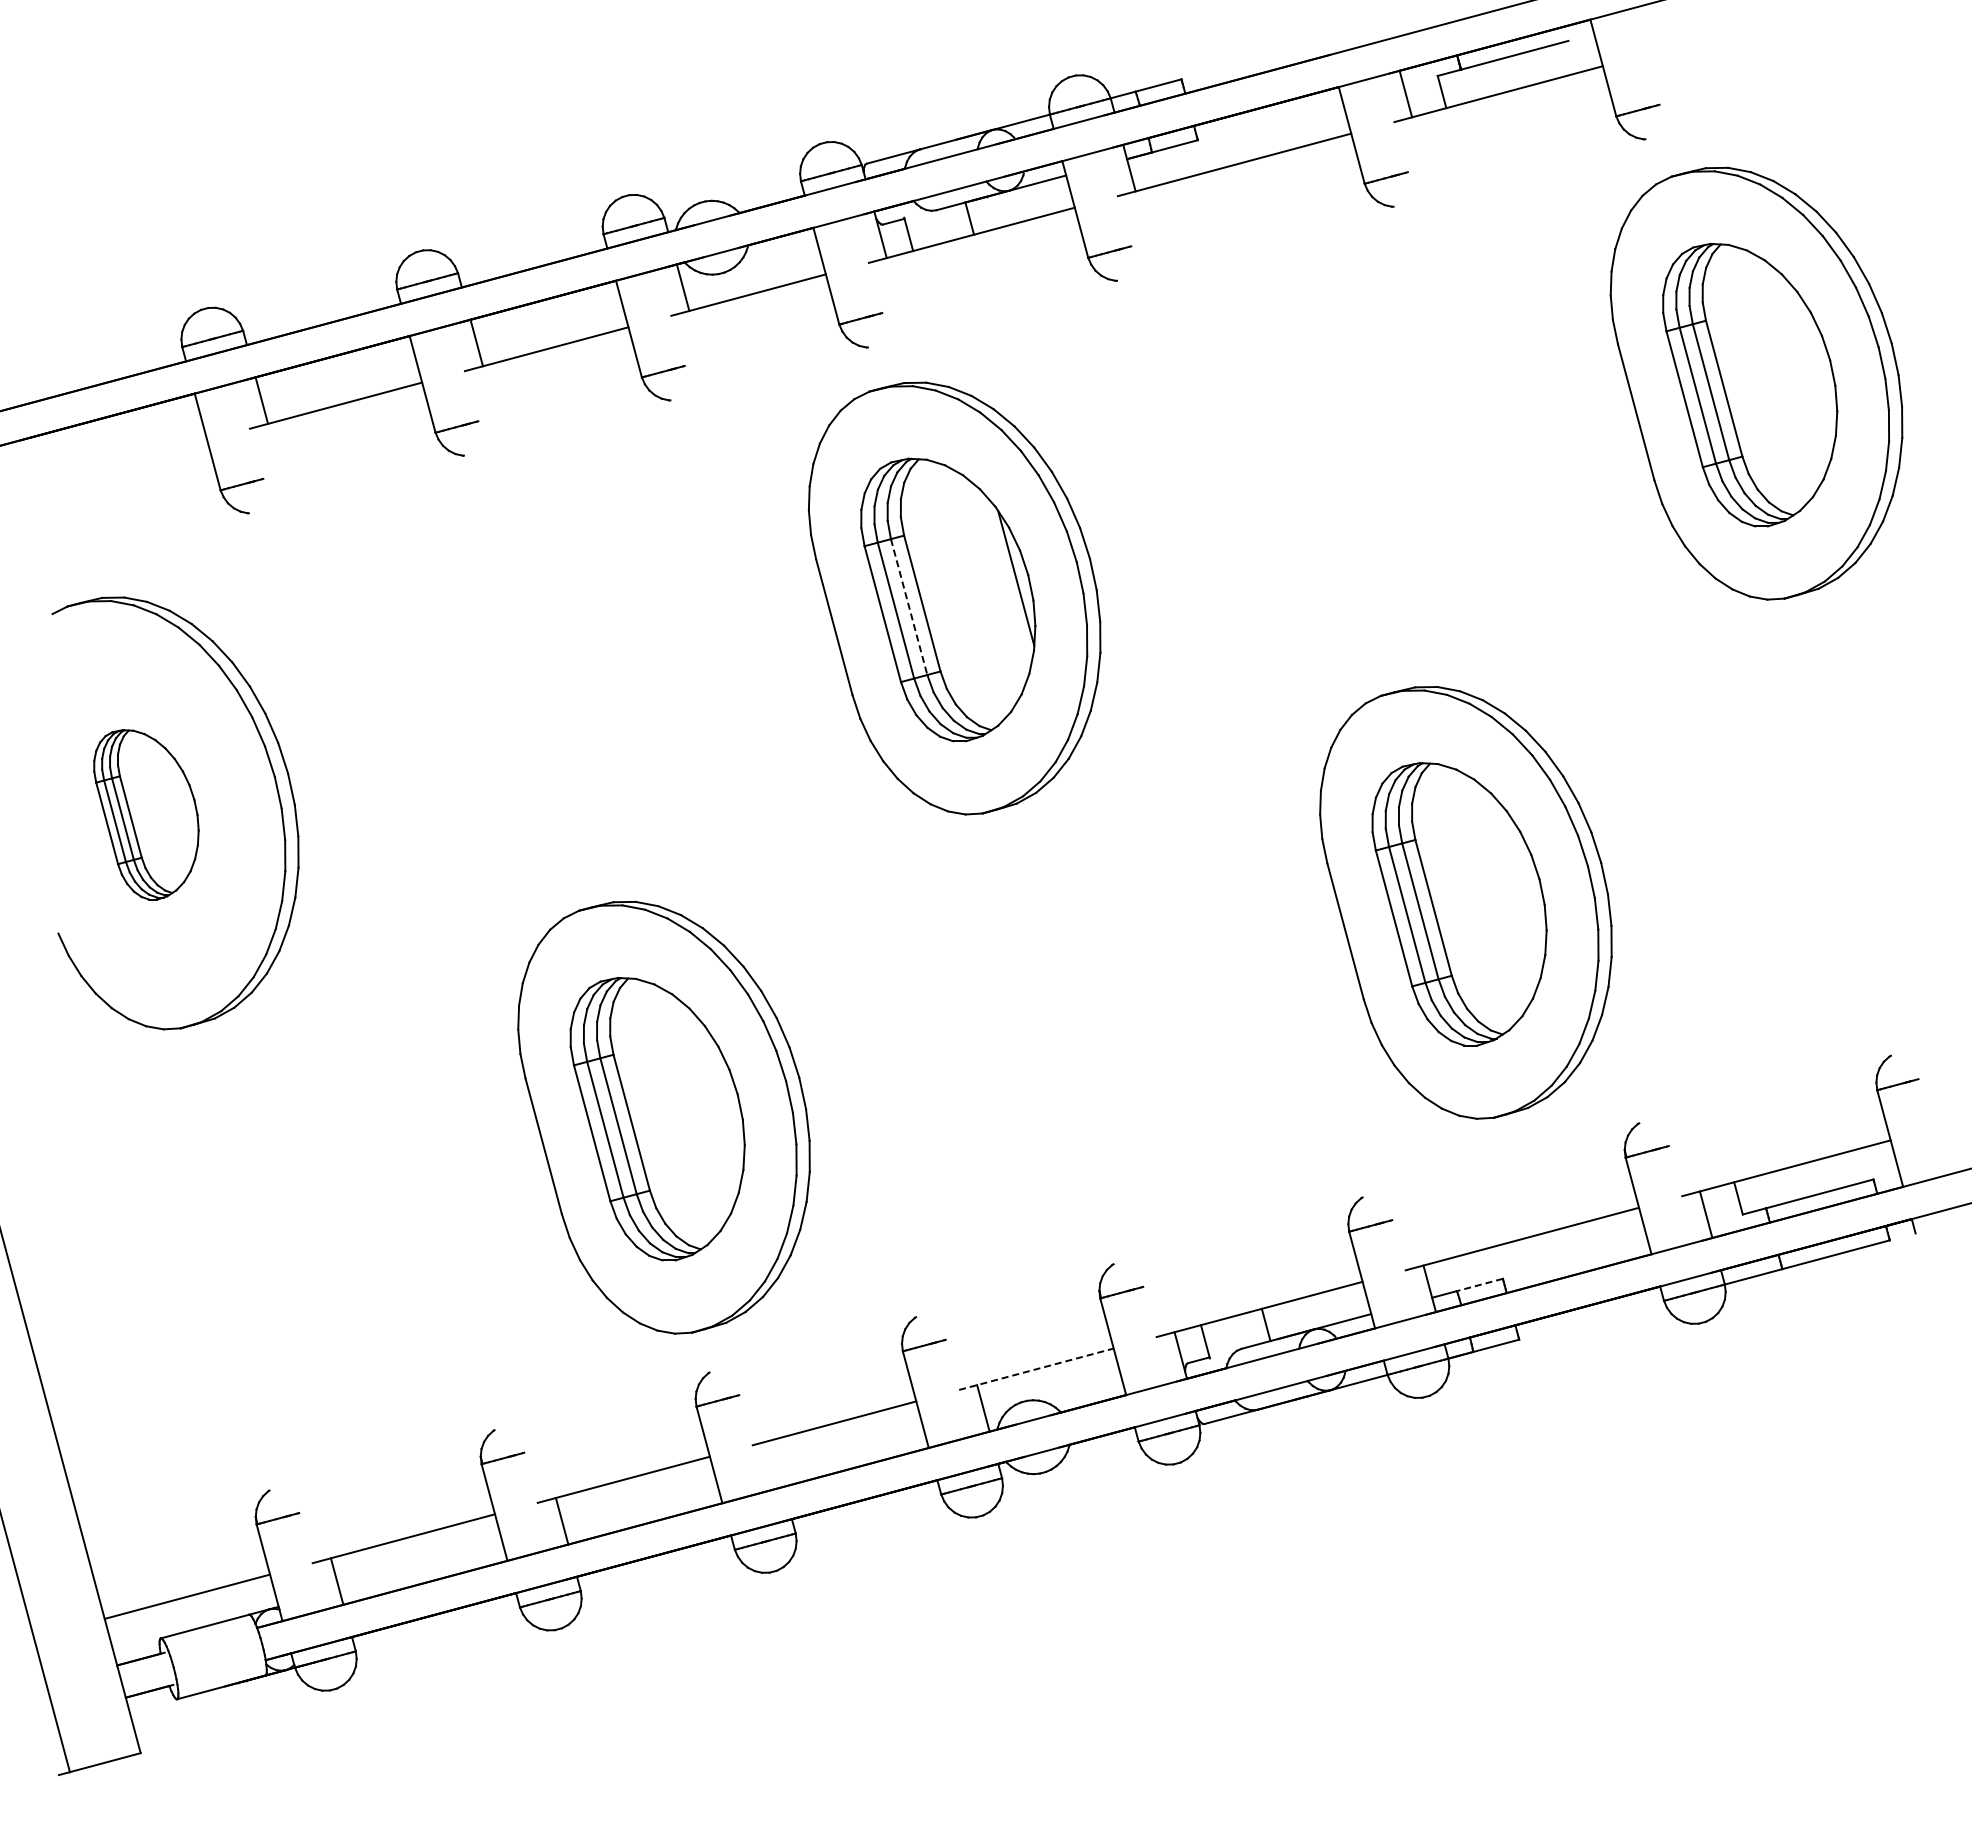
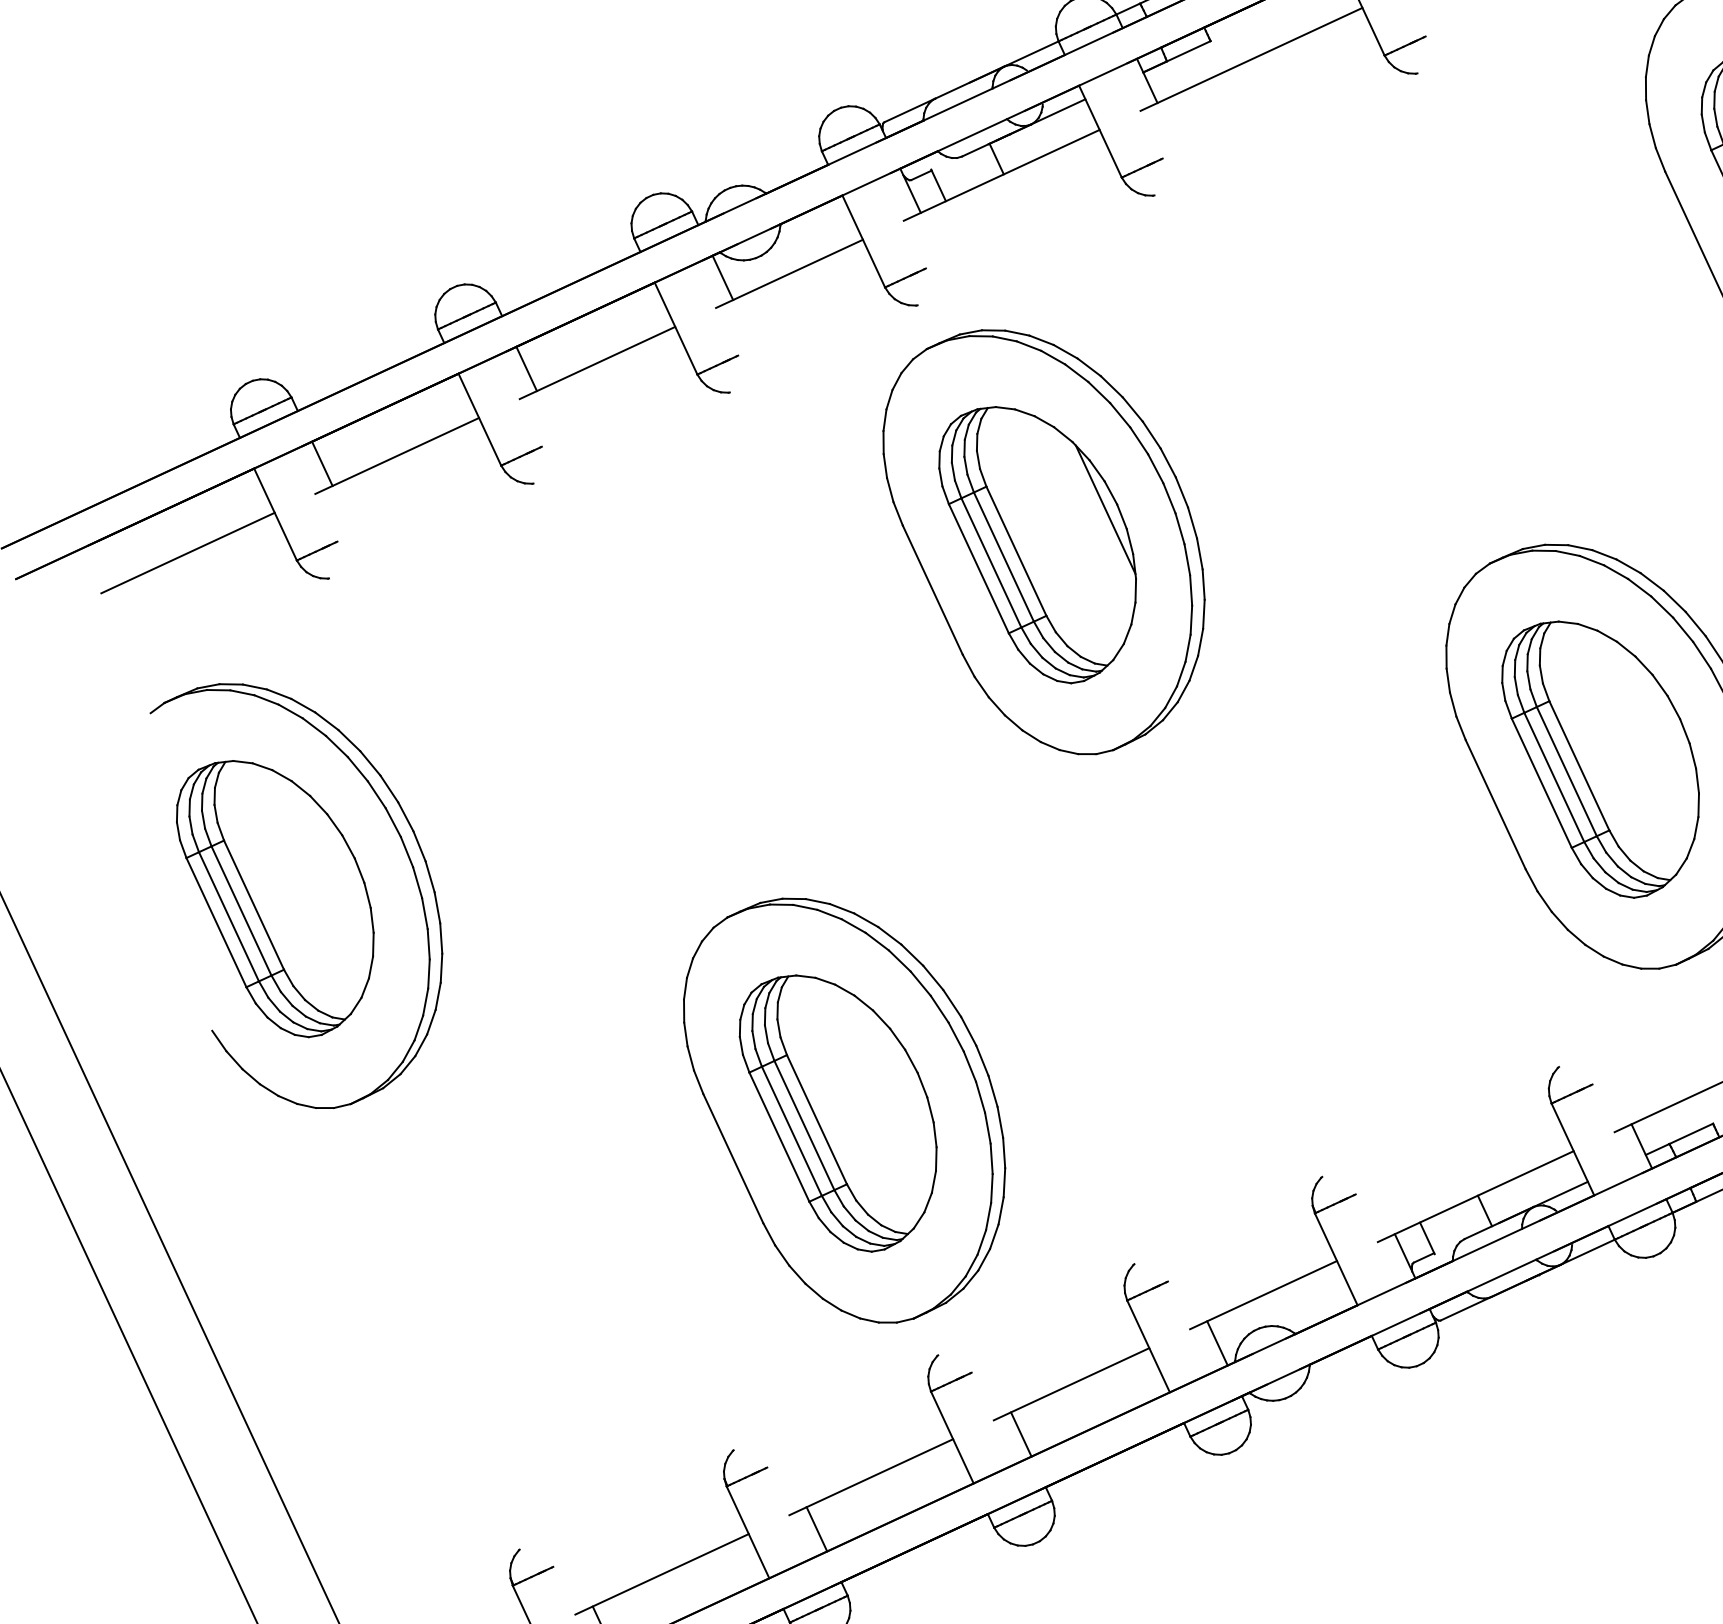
line: (115, 464) -> (187, 553), added
line: (909, 607) -> (1004, 557), dashed -> solid
part: (146, 814) -> (279, 896), size x1.67
line: (1479, 1284) -> (1690, 1133), dashed -> solid
line: (1036, 1369) -> (1263, 1295), dashed -> solid
line: (776, 1463) -> (1020, 1434), added

